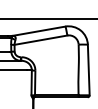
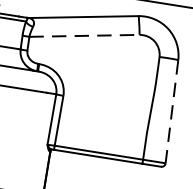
line: (40, 40) -> (83, 36), solid -> dashed
line: (88, 70) -> (171, 112), solid -> dashed

